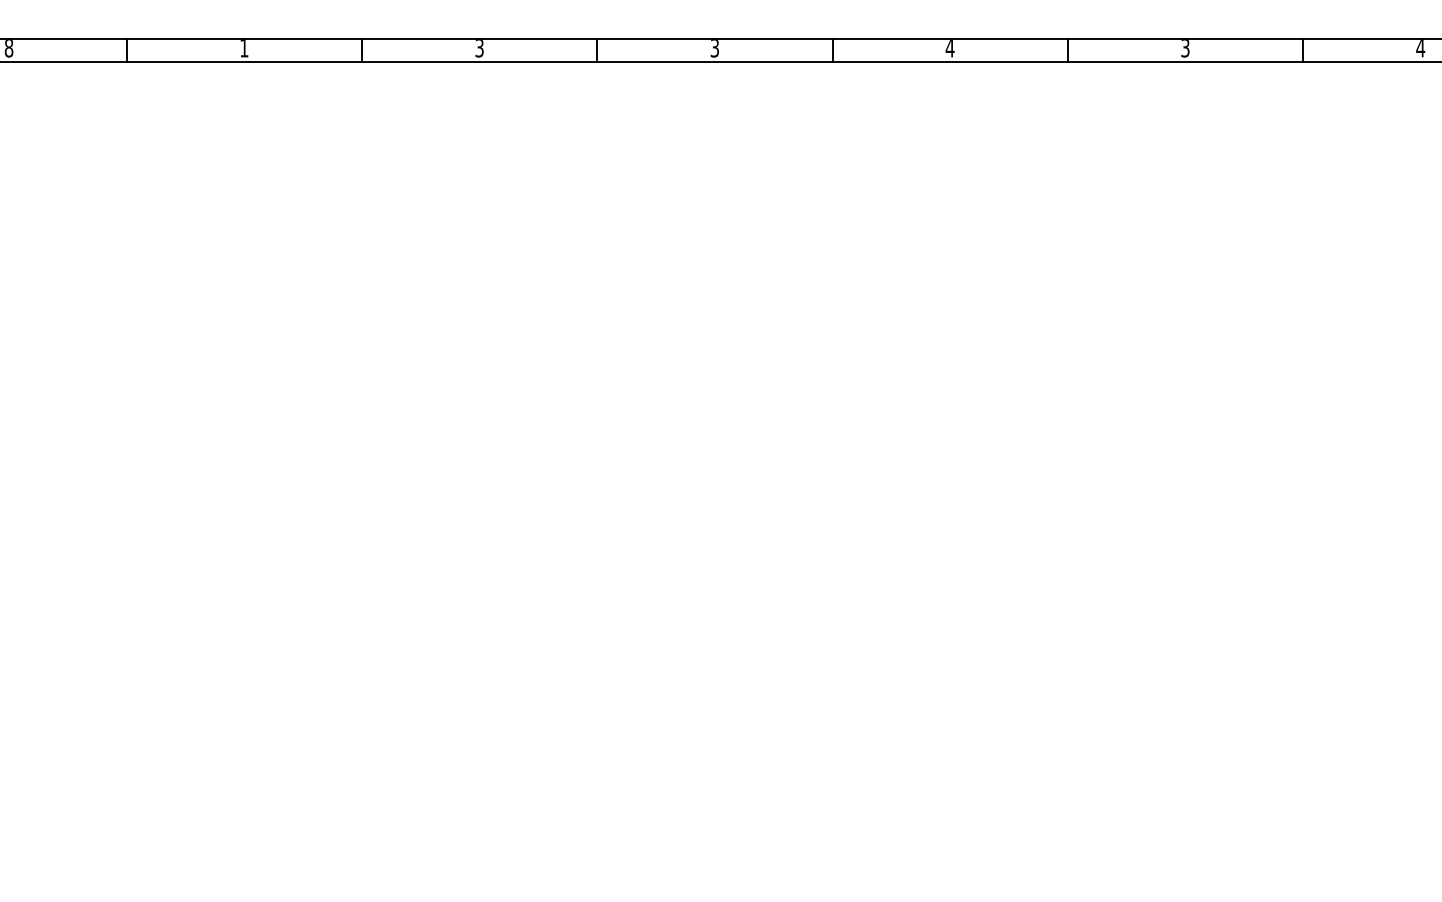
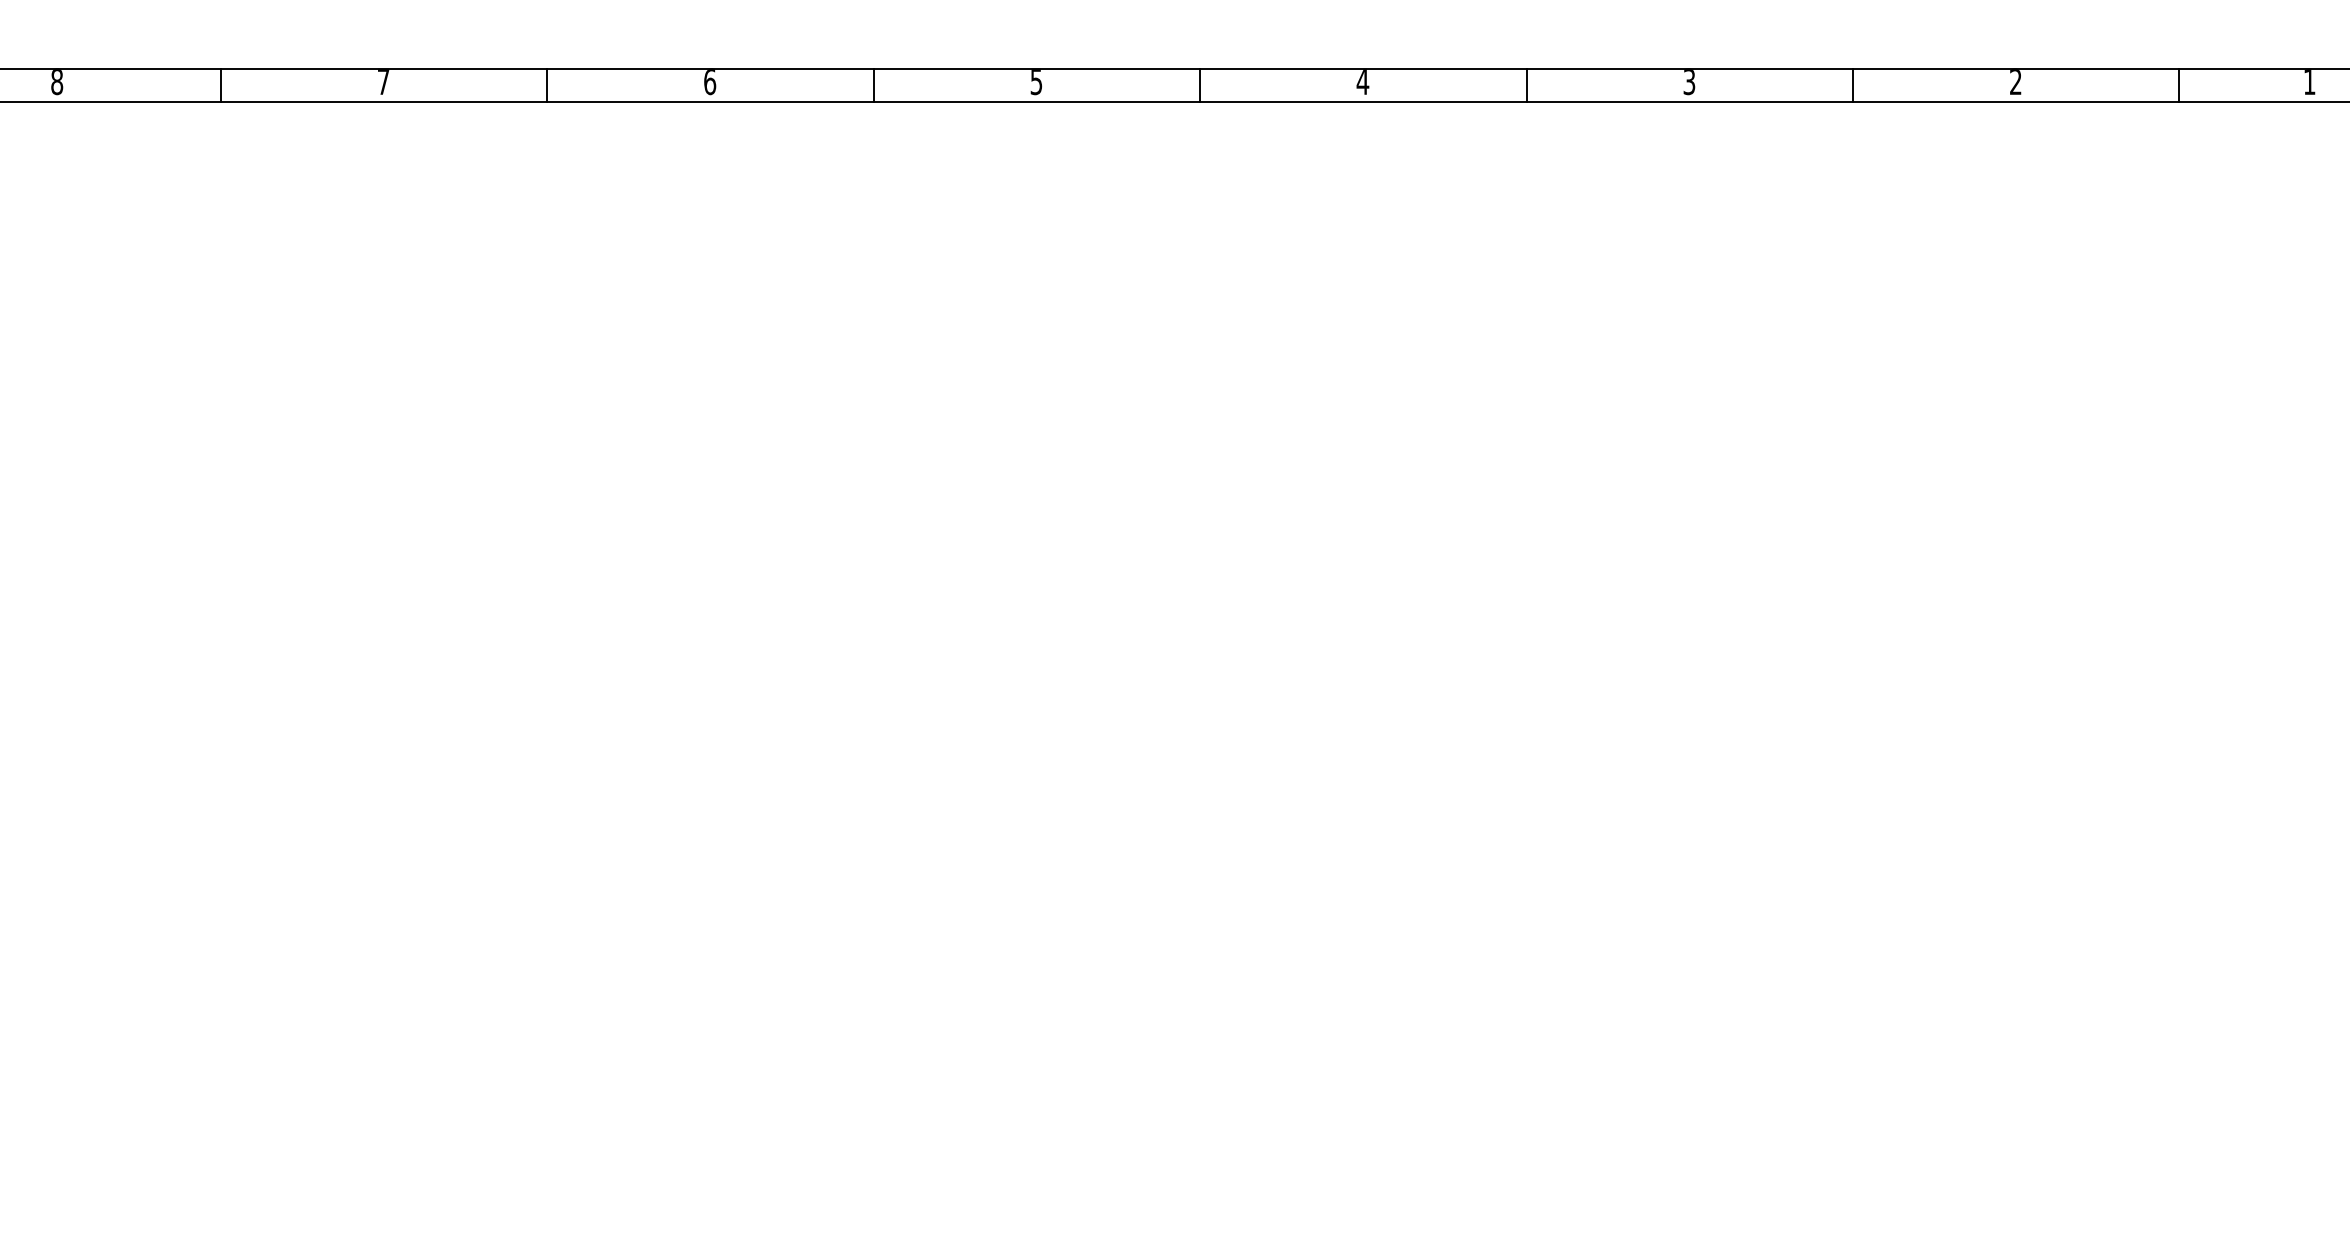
text: (244, 48) -> (383, 82), 1 -> 7
text: (479, 48) -> (710, 82), 3 -> 6
text: (714, 48) -> (1036, 82), 3 -> 5
text: (1420, 48) -> (2015, 82), 4 -> 2

